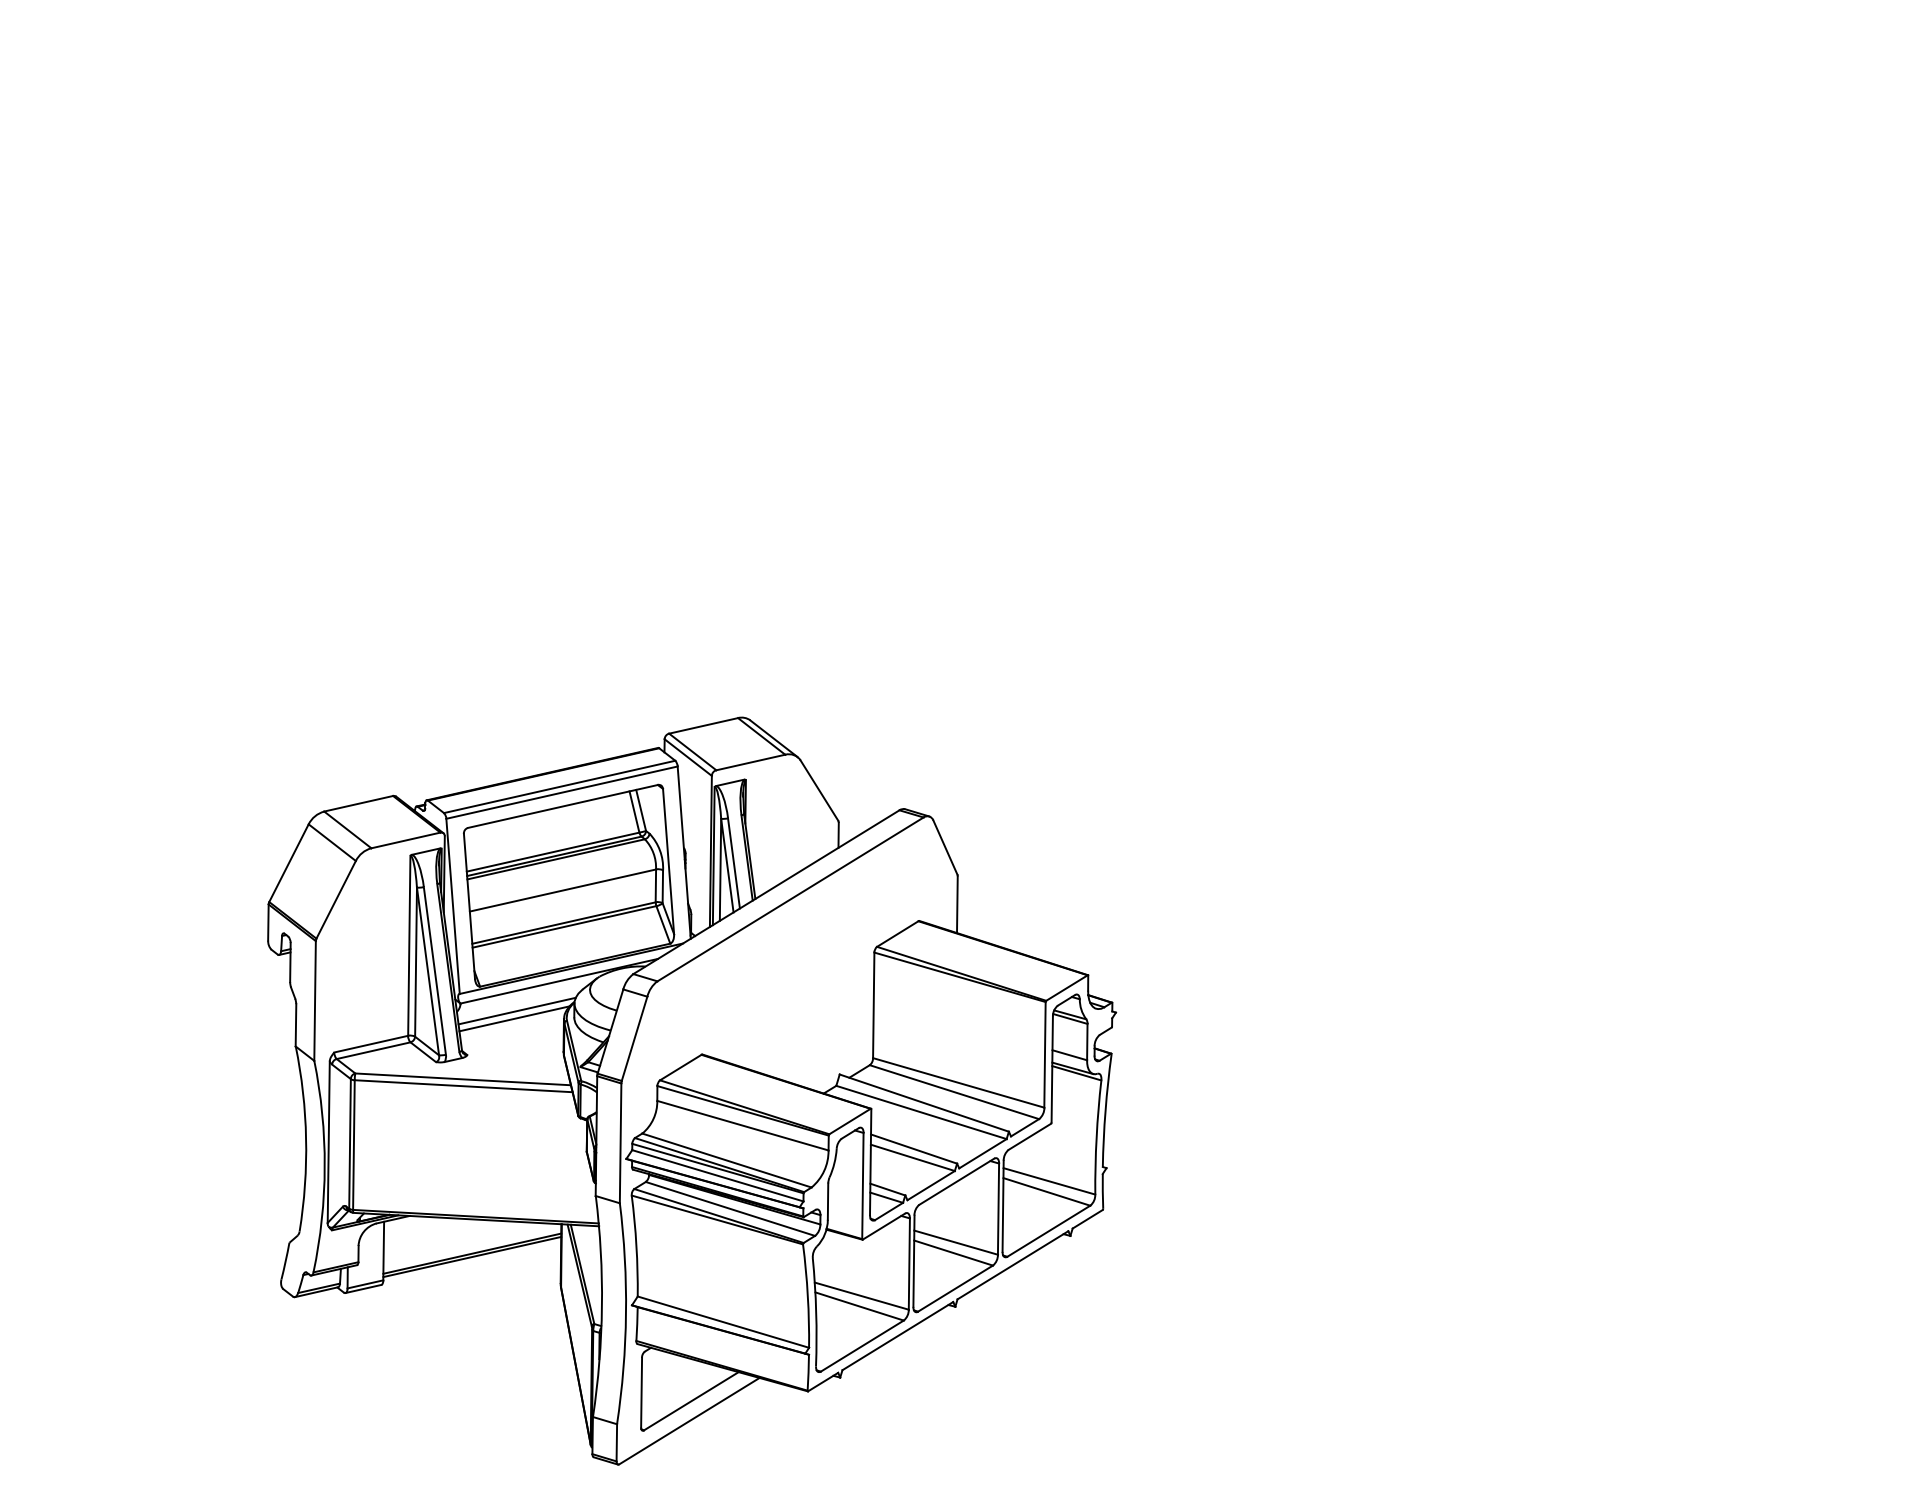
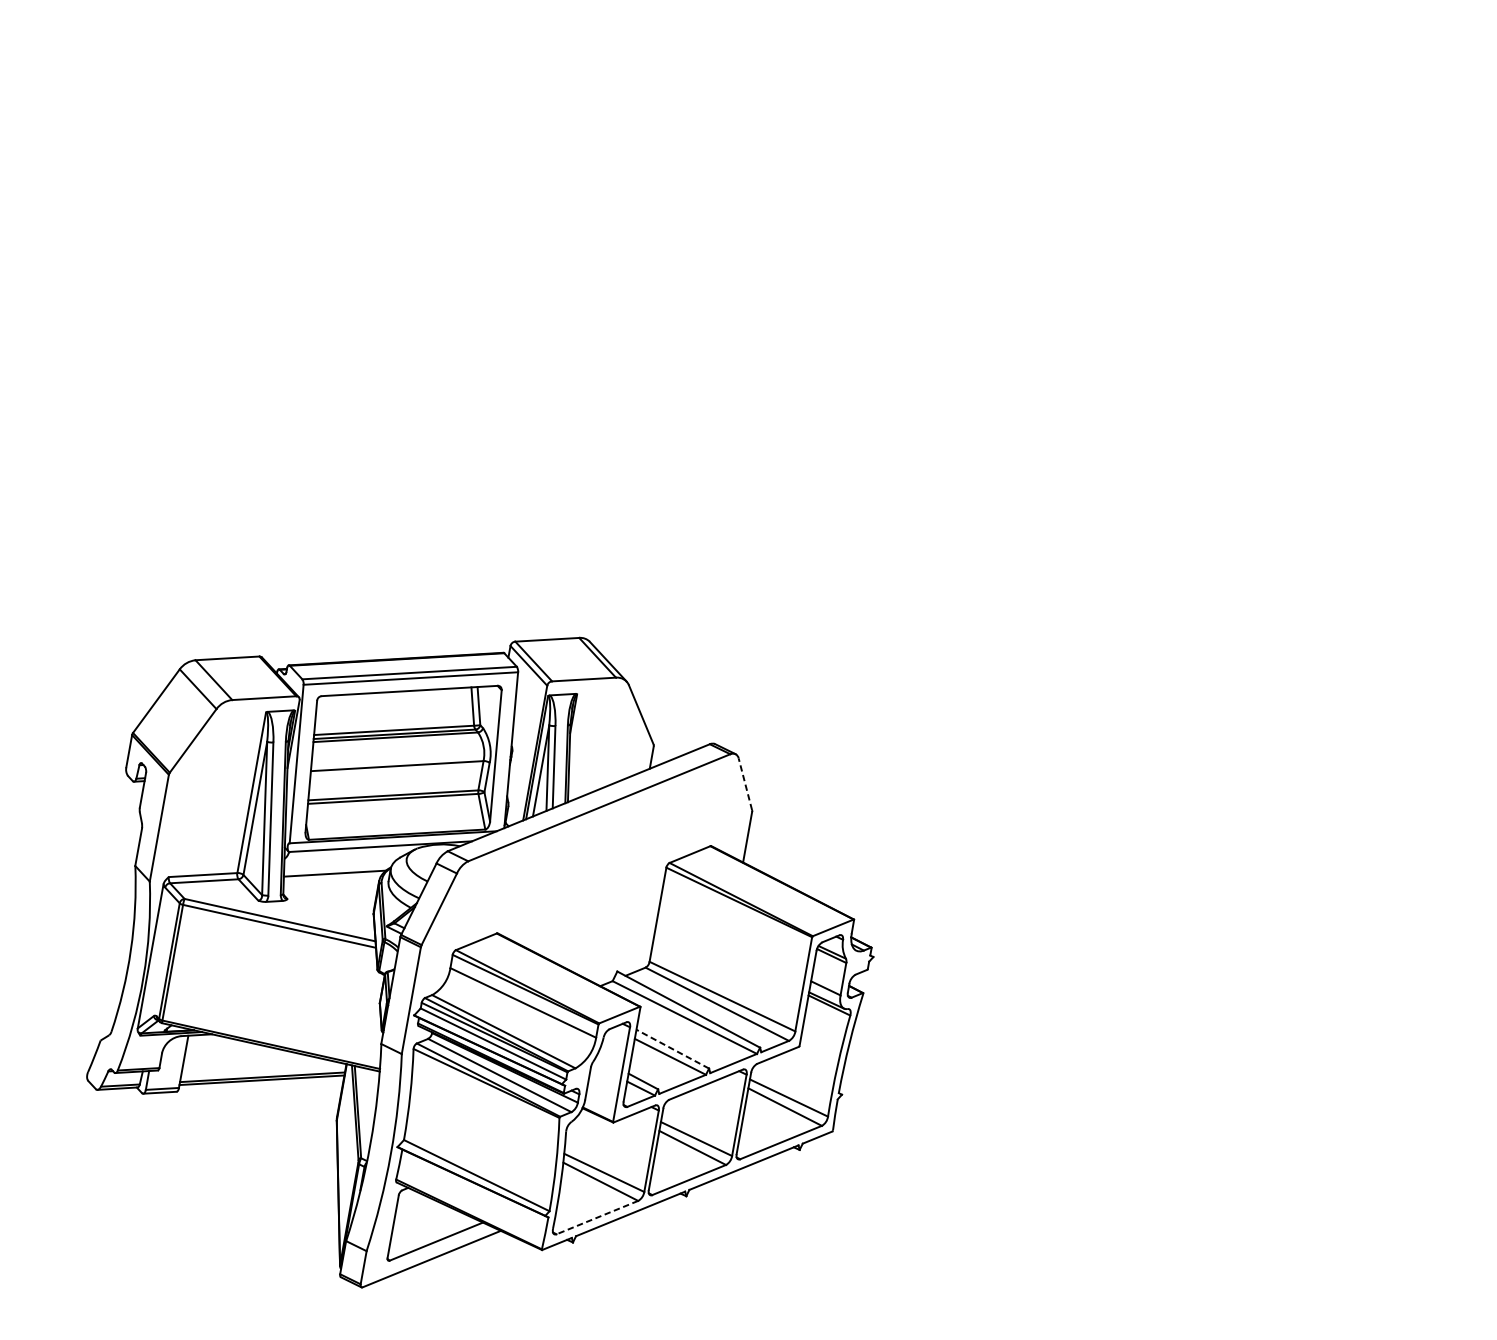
line: (945, 847) -> (745, 784), solid -> dashed
line: (516, 1010) -> (337, 866), removed
line: (913, 1148) -> (672, 1048), solid -> dashed
line: (862, 1346) -> (597, 1217), solid -> dashed

